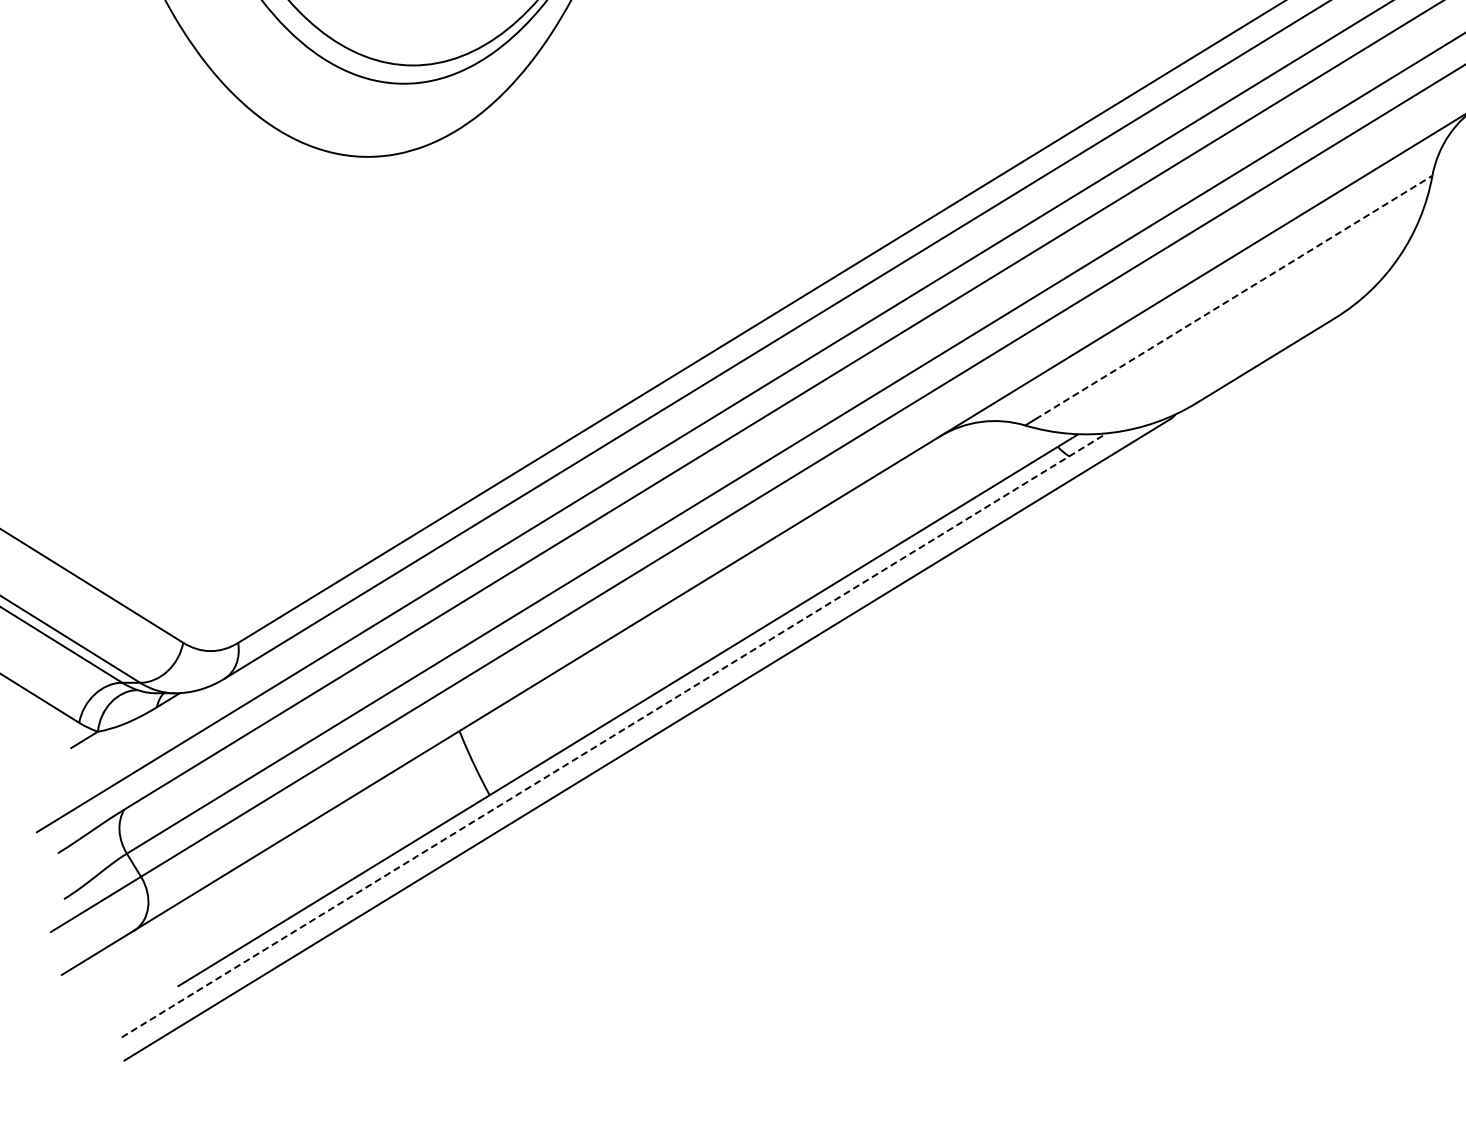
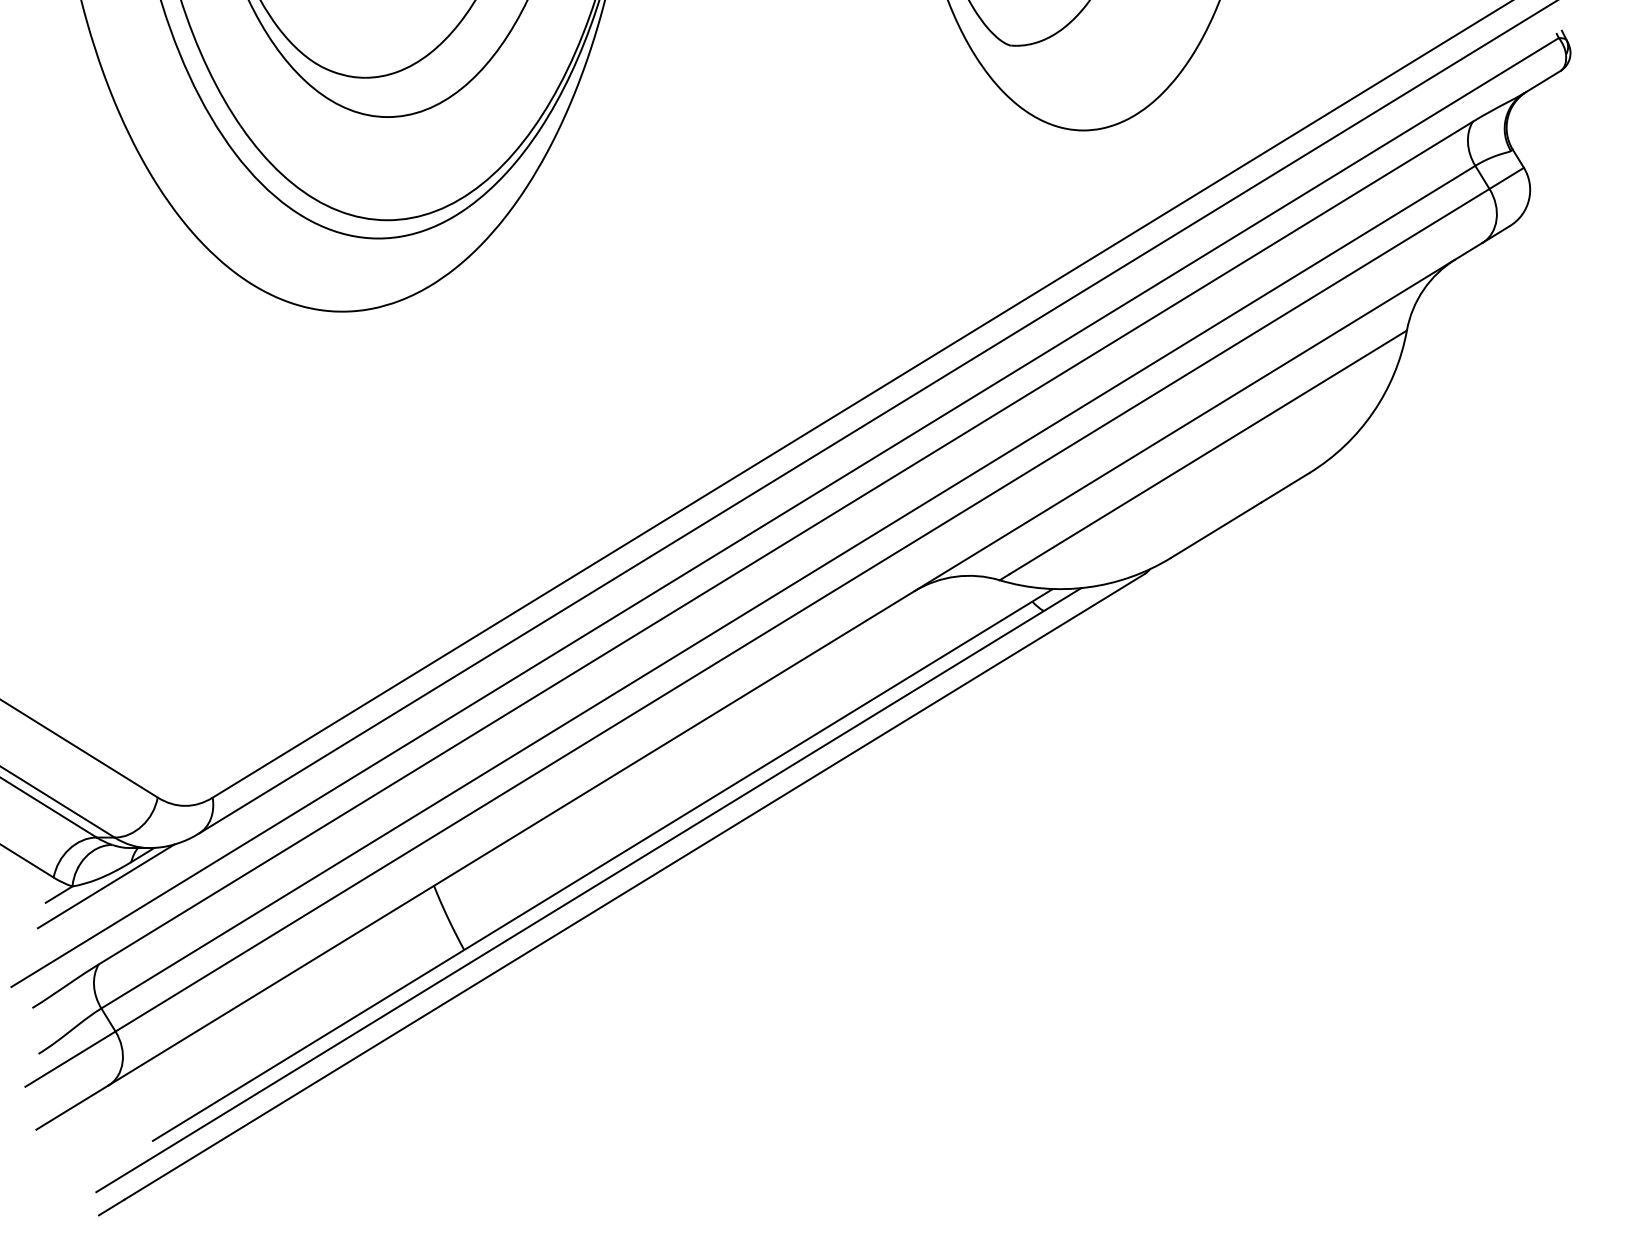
line: (1234, 297) -> (1208, 452), dashed -> solid
line: (131, 731) -> (105, 886), added
line: (614, 735) -> (588, 890), dashed -> solid

